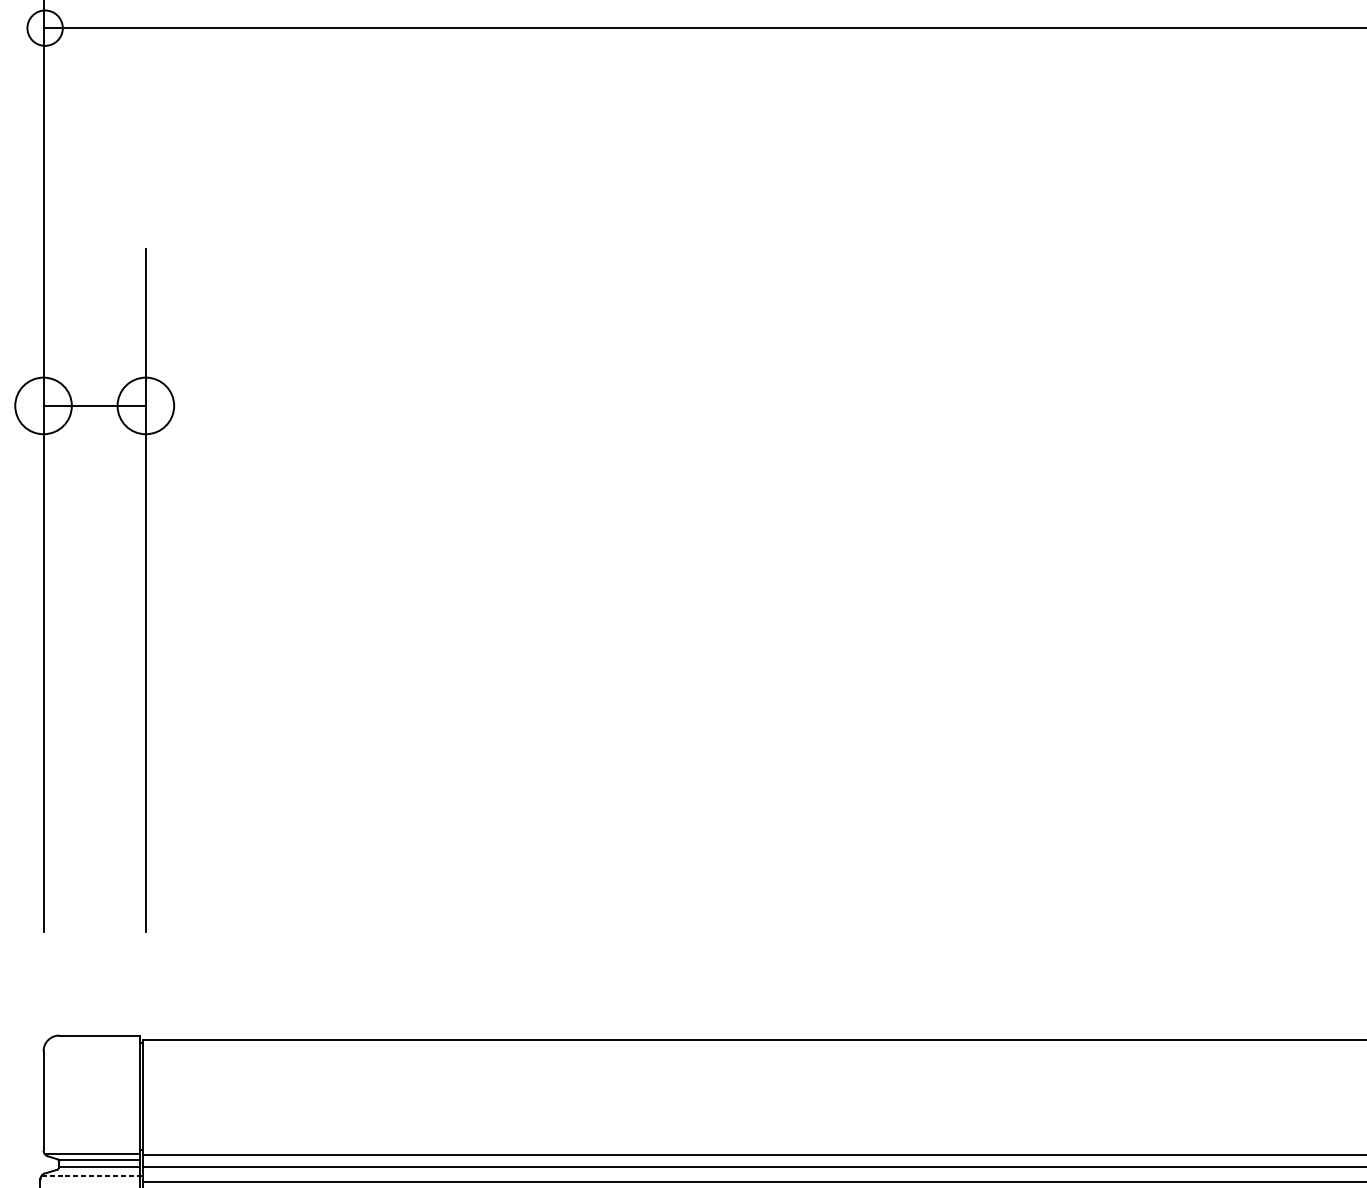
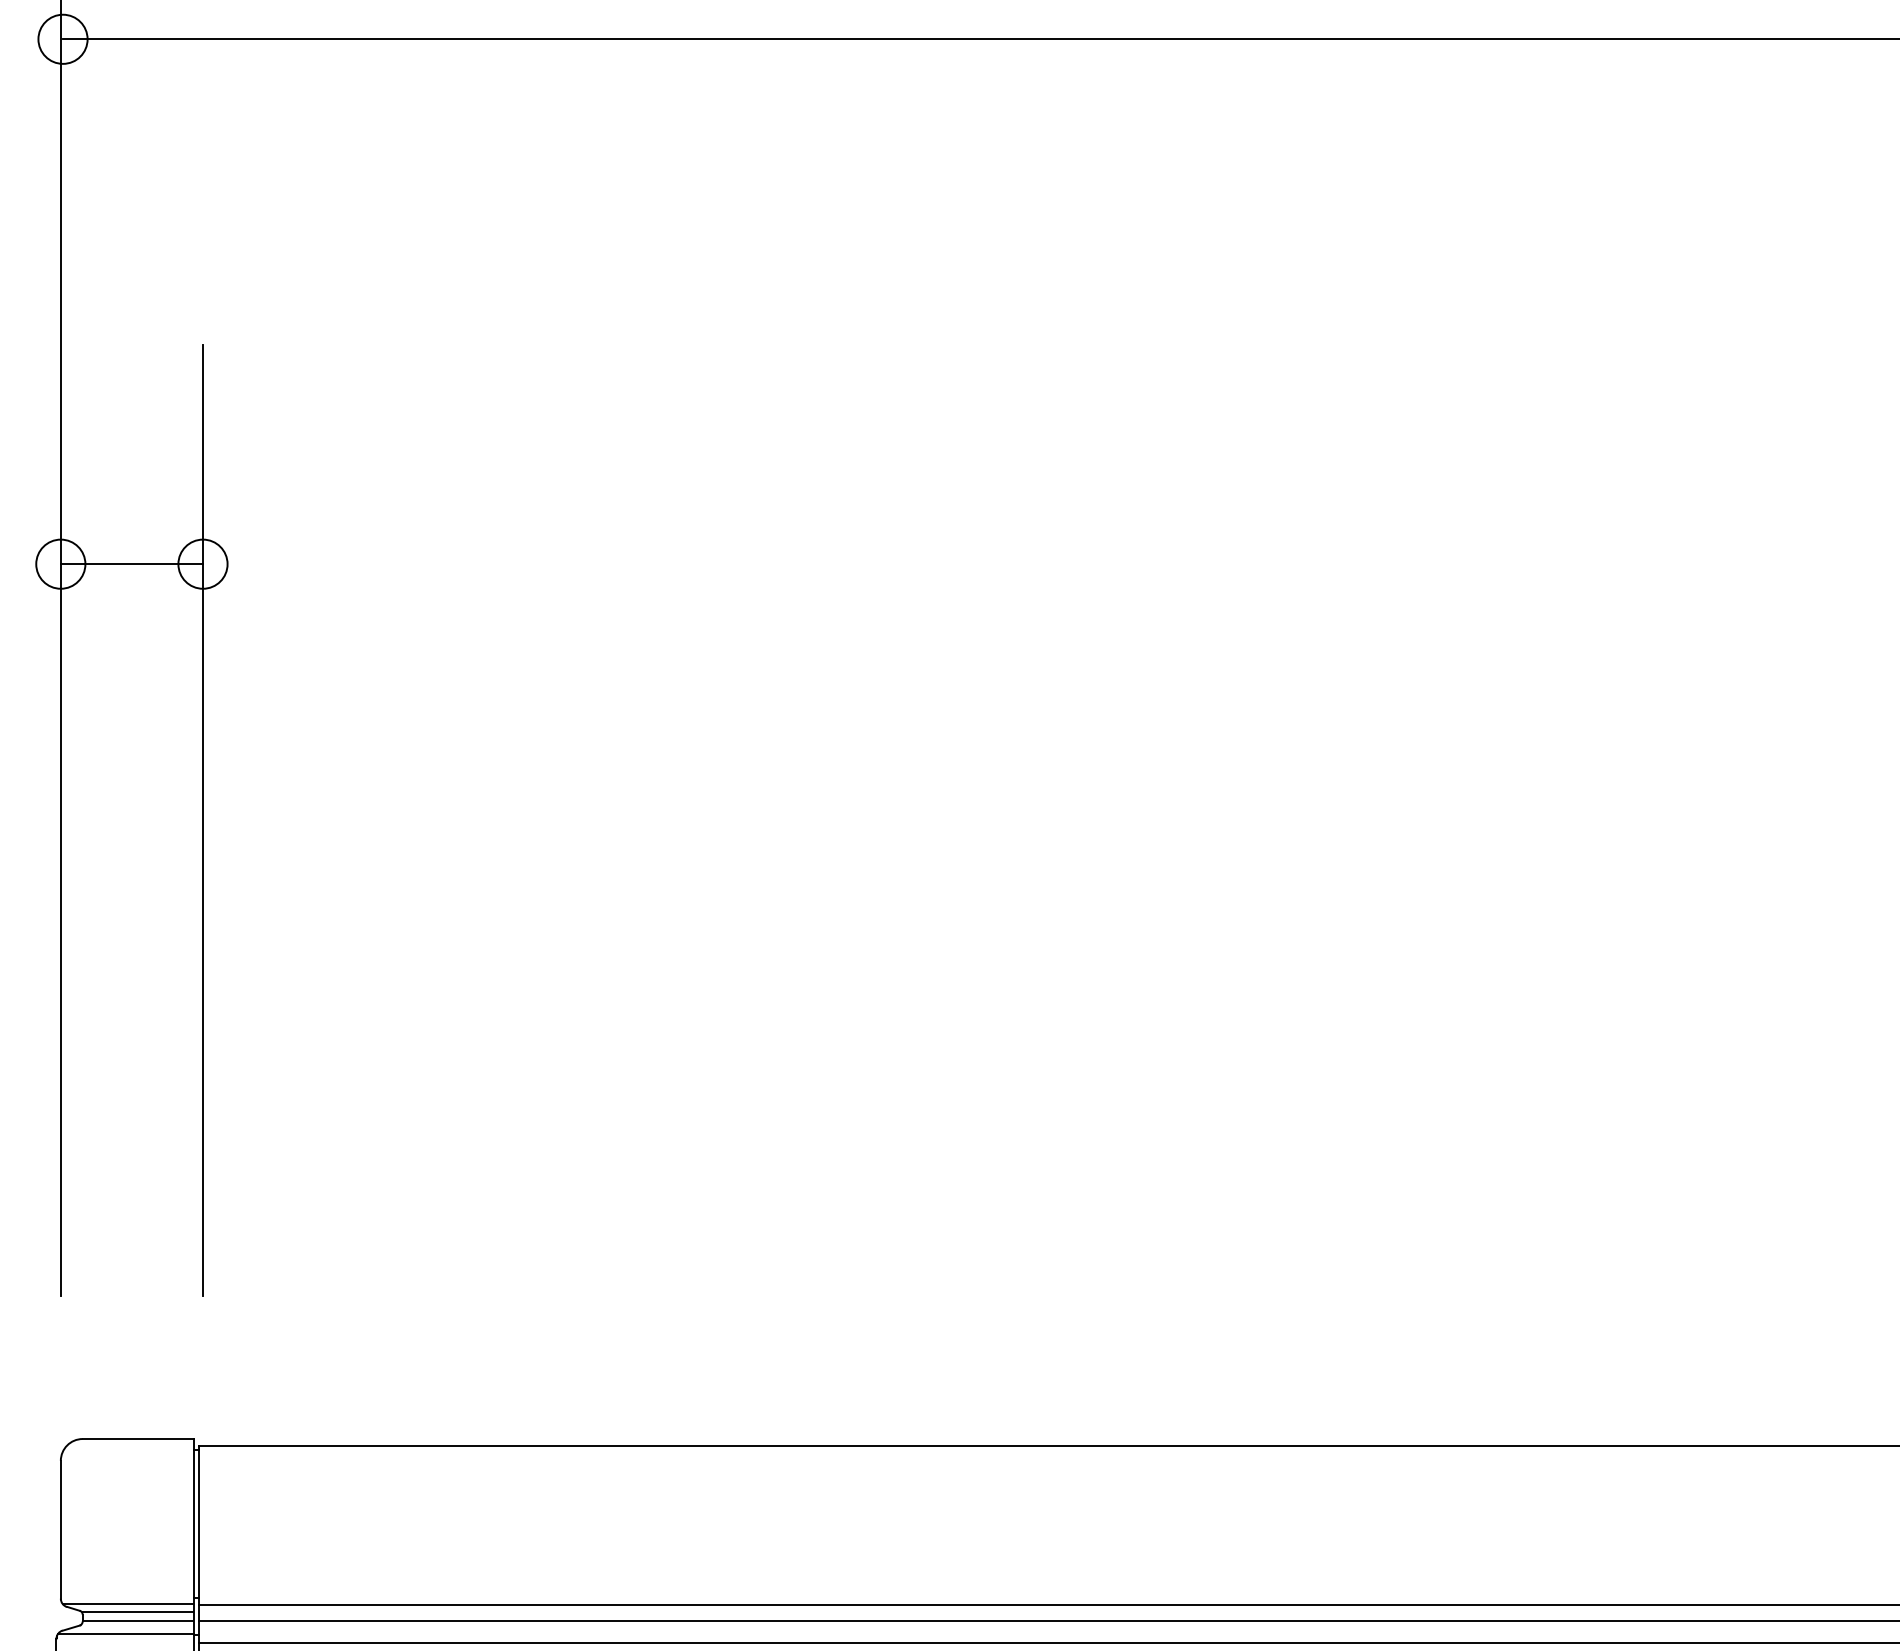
circle: (43, 405) -> (60, 563), size x0.62
circle: (145, 405) -> (202, 563), size x0.62
line: (90, 1175) -> (126, 1633), dashed -> solid

